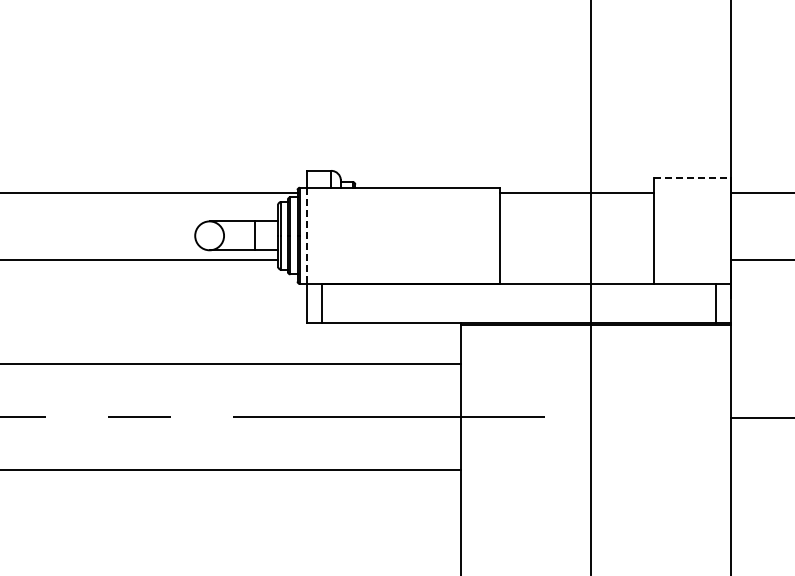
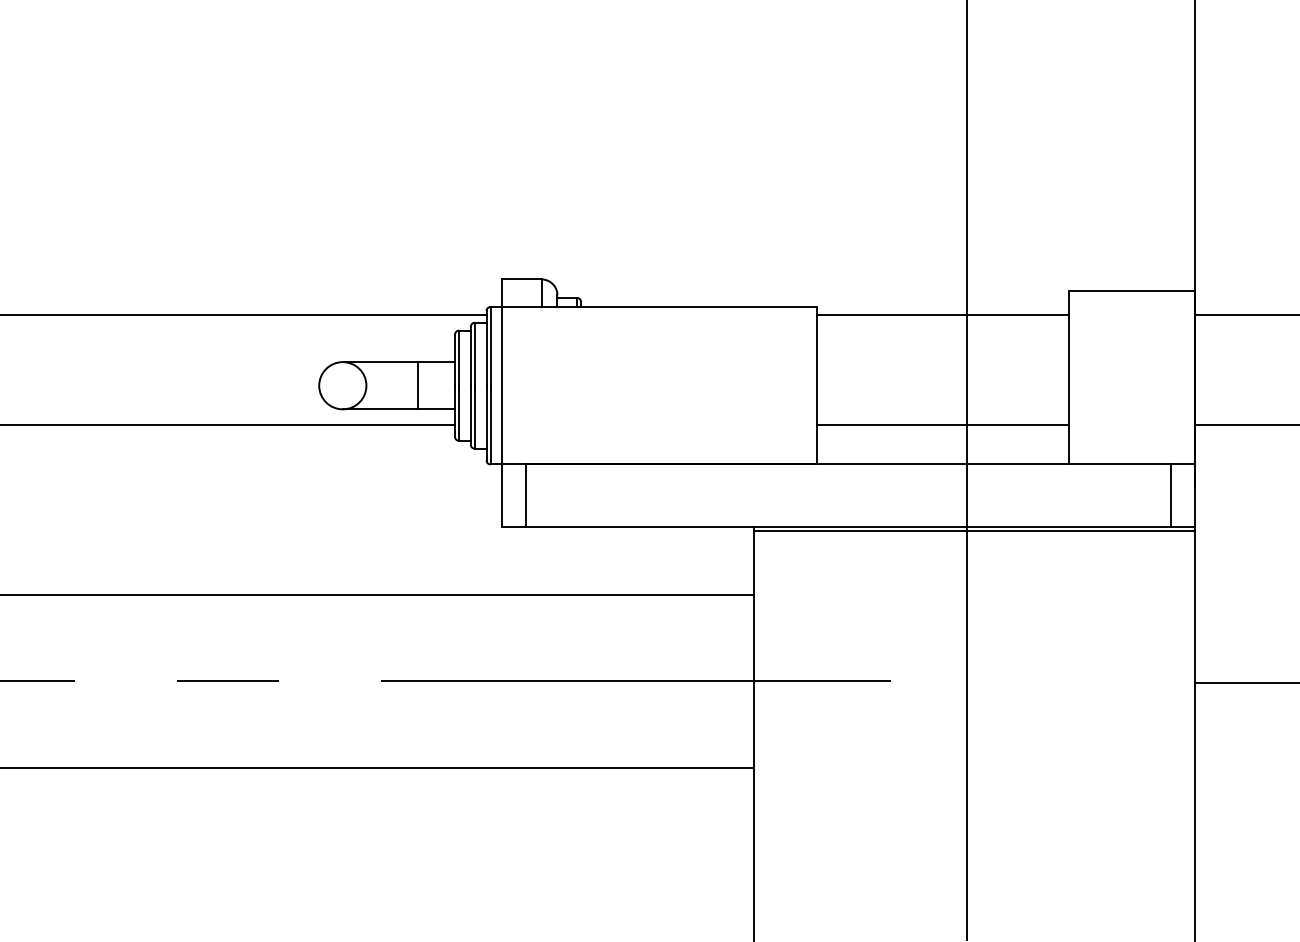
line: (692, 178) -> (1132, 291), dashed -> solid
line: (307, 236) -> (502, 386), dashed -> solid
line: (576, 259) -> (942, 424), added

